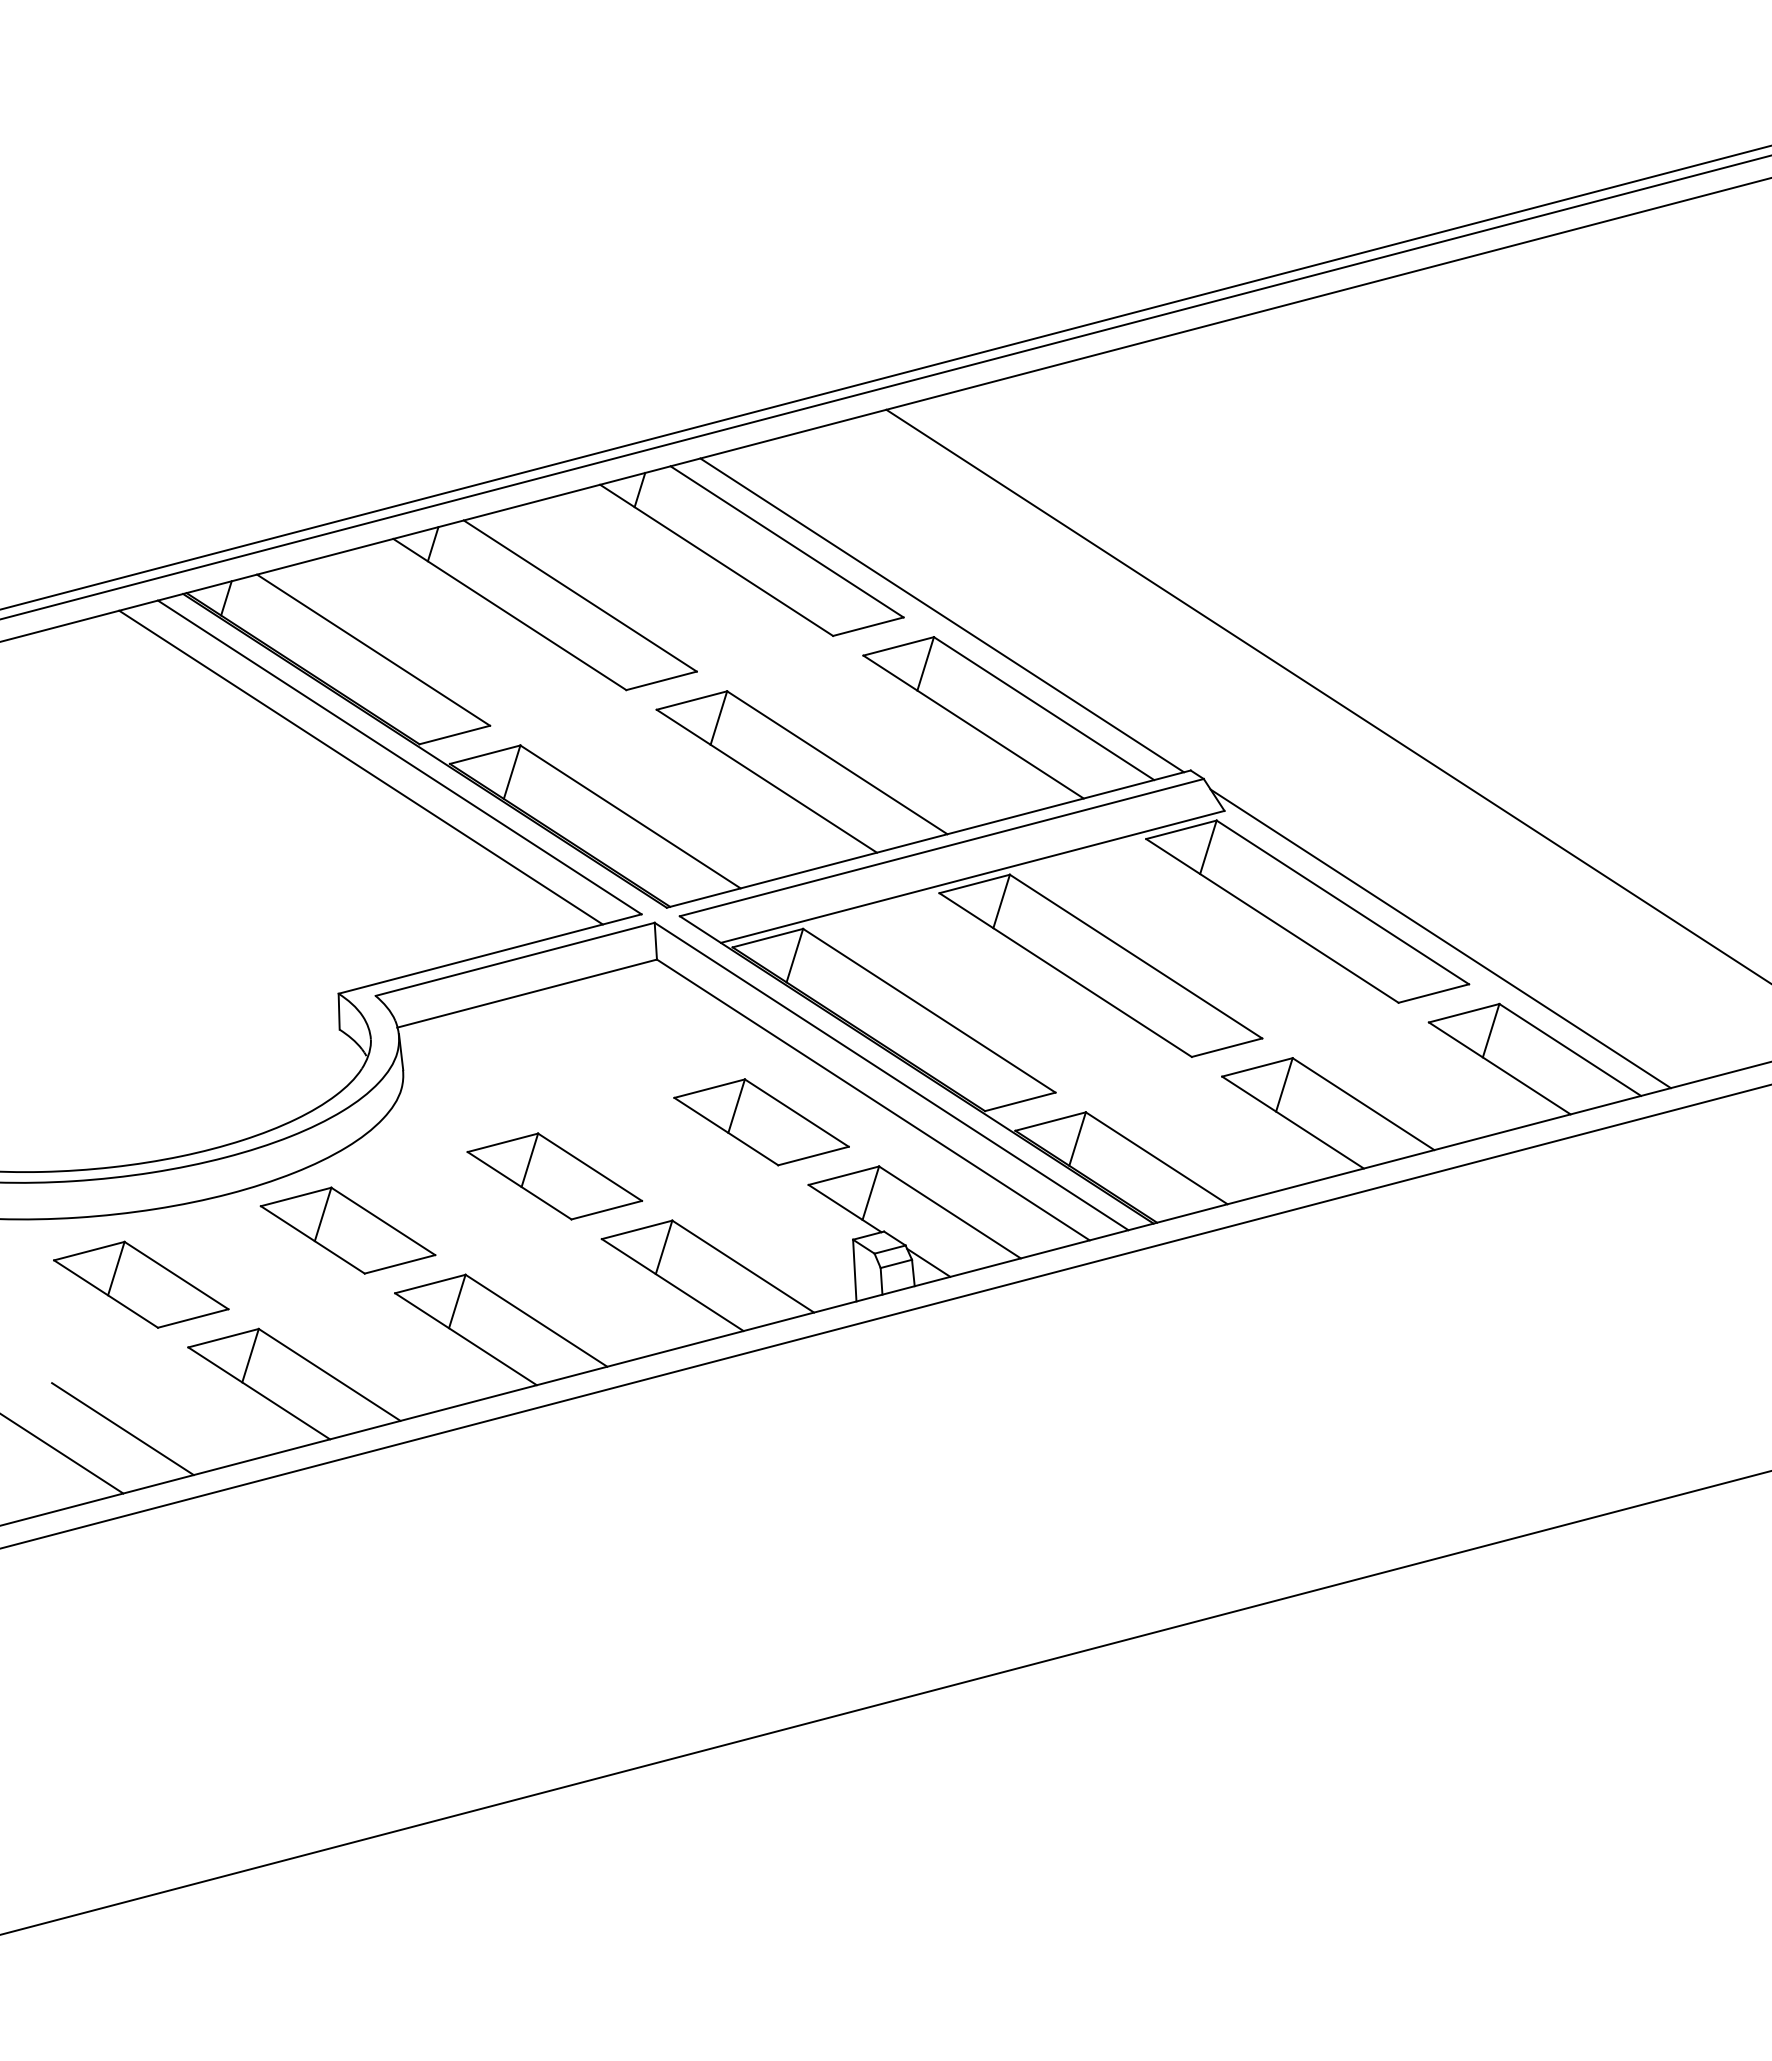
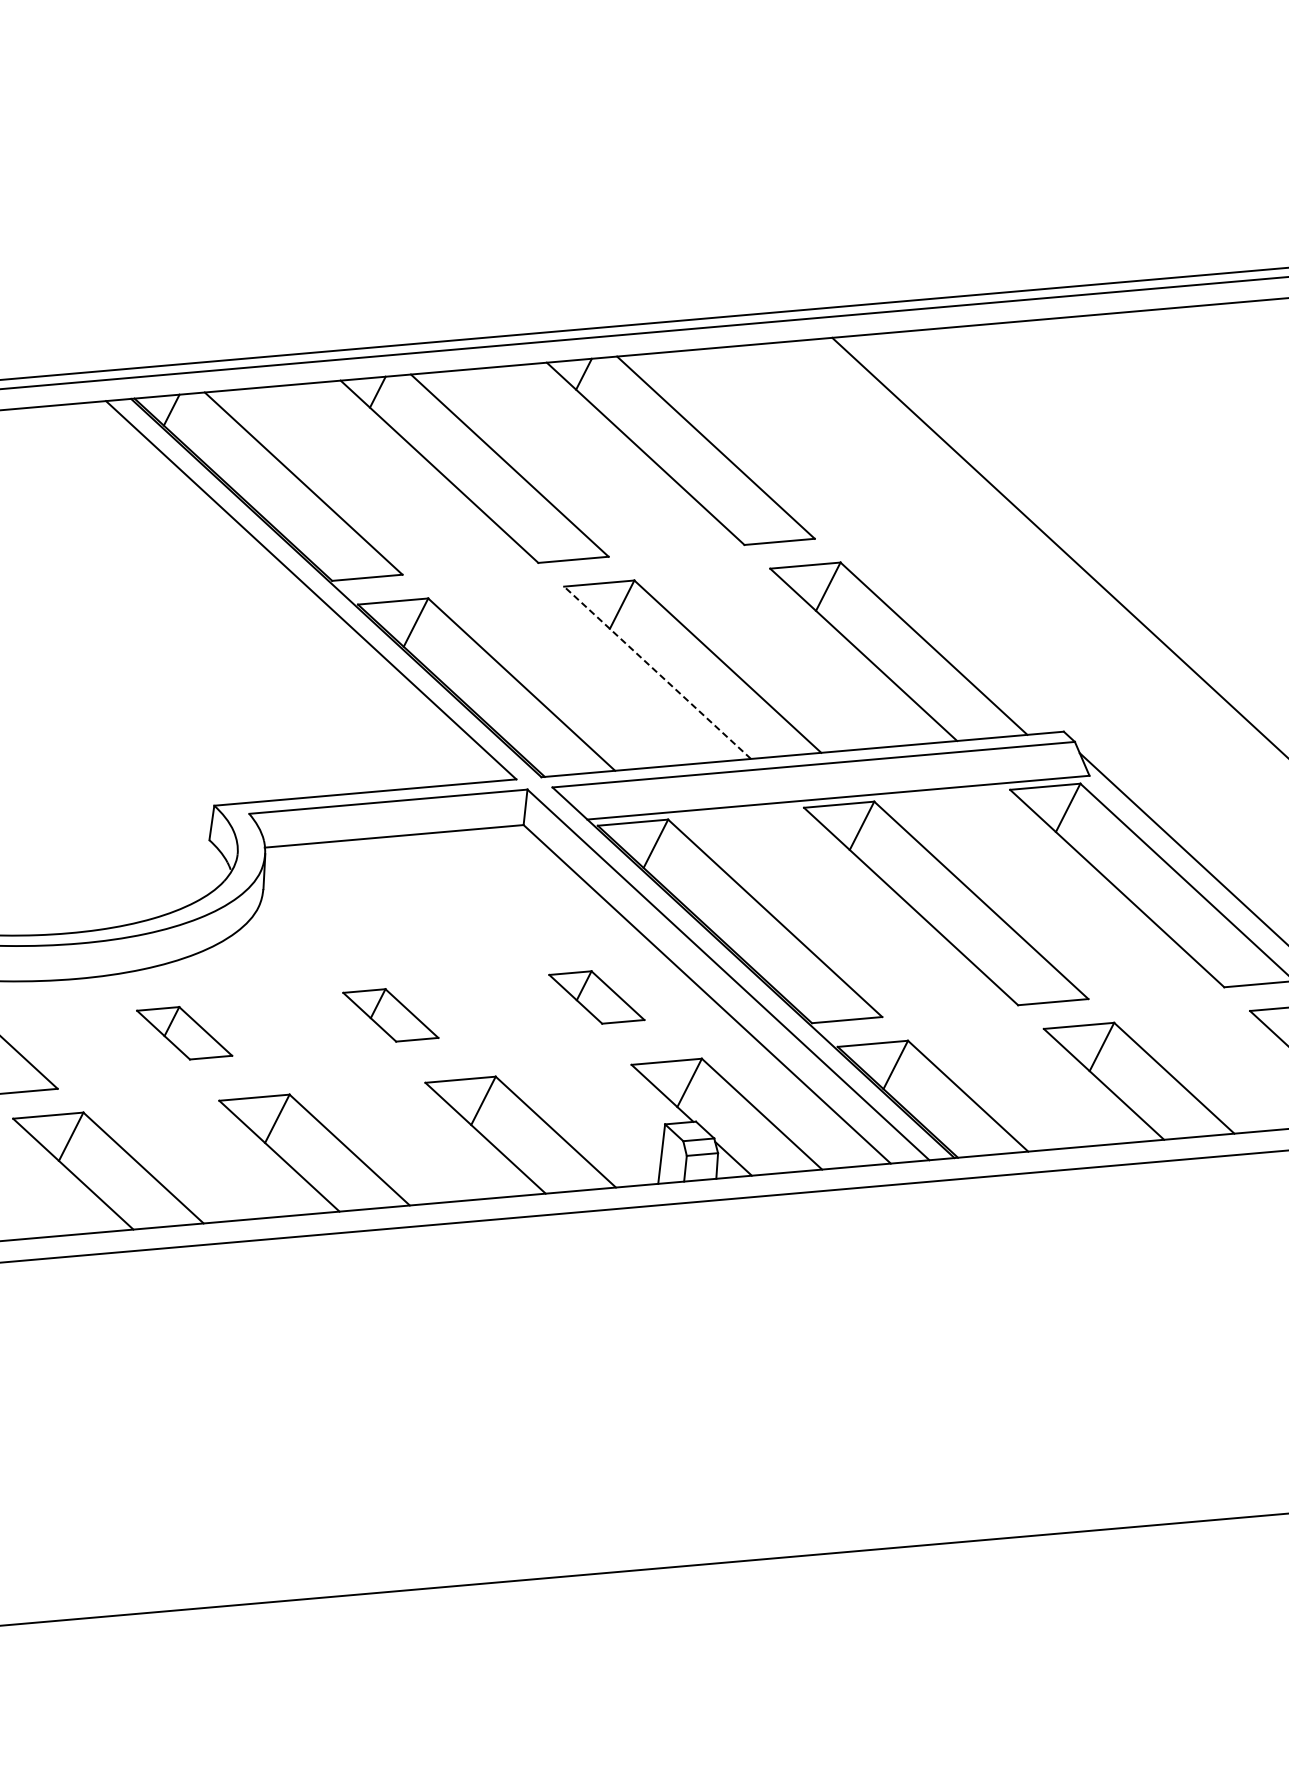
line: (942, 615) -> (852, 543), removed
line: (360, 767) -> (272, 593), removed
line: (766, 780) -> (657, 672), solid -> dashed
part: (761, 1122) -> (596, 997), size x0.6
part: (554, 1176) -> (390, 1015), size x0.6
part: (347, 1230) -> (184, 1033), size x0.6

